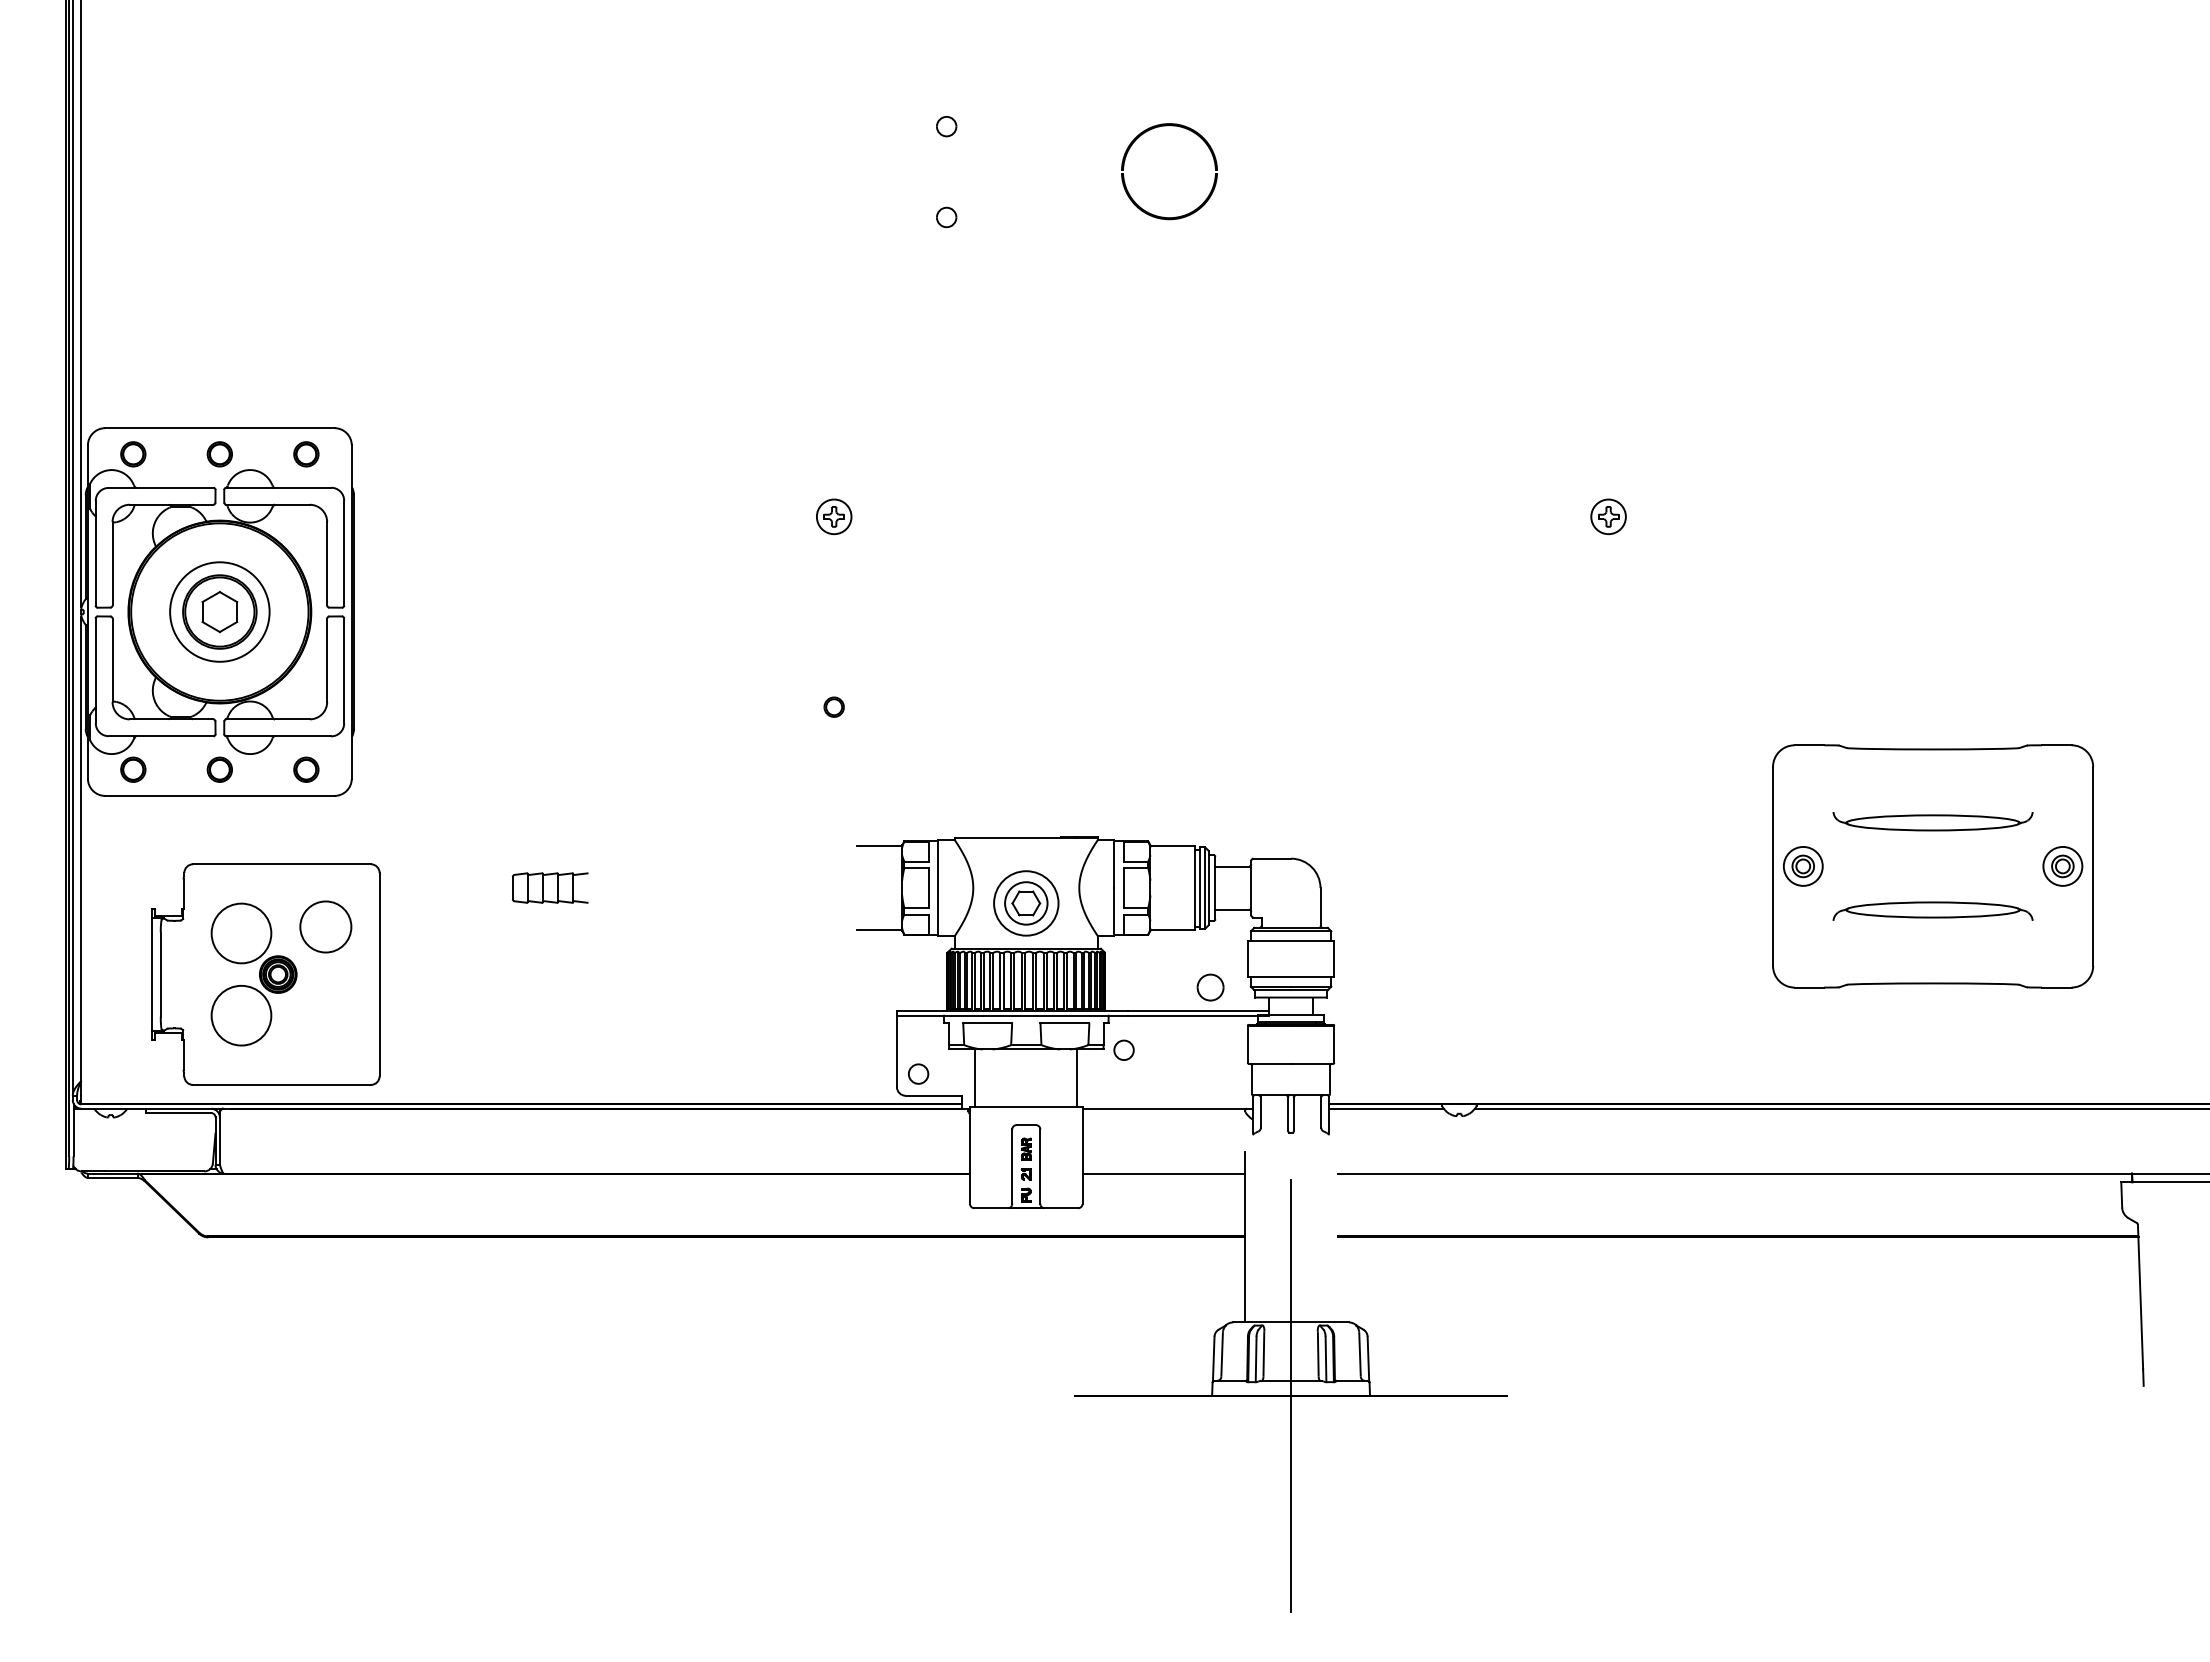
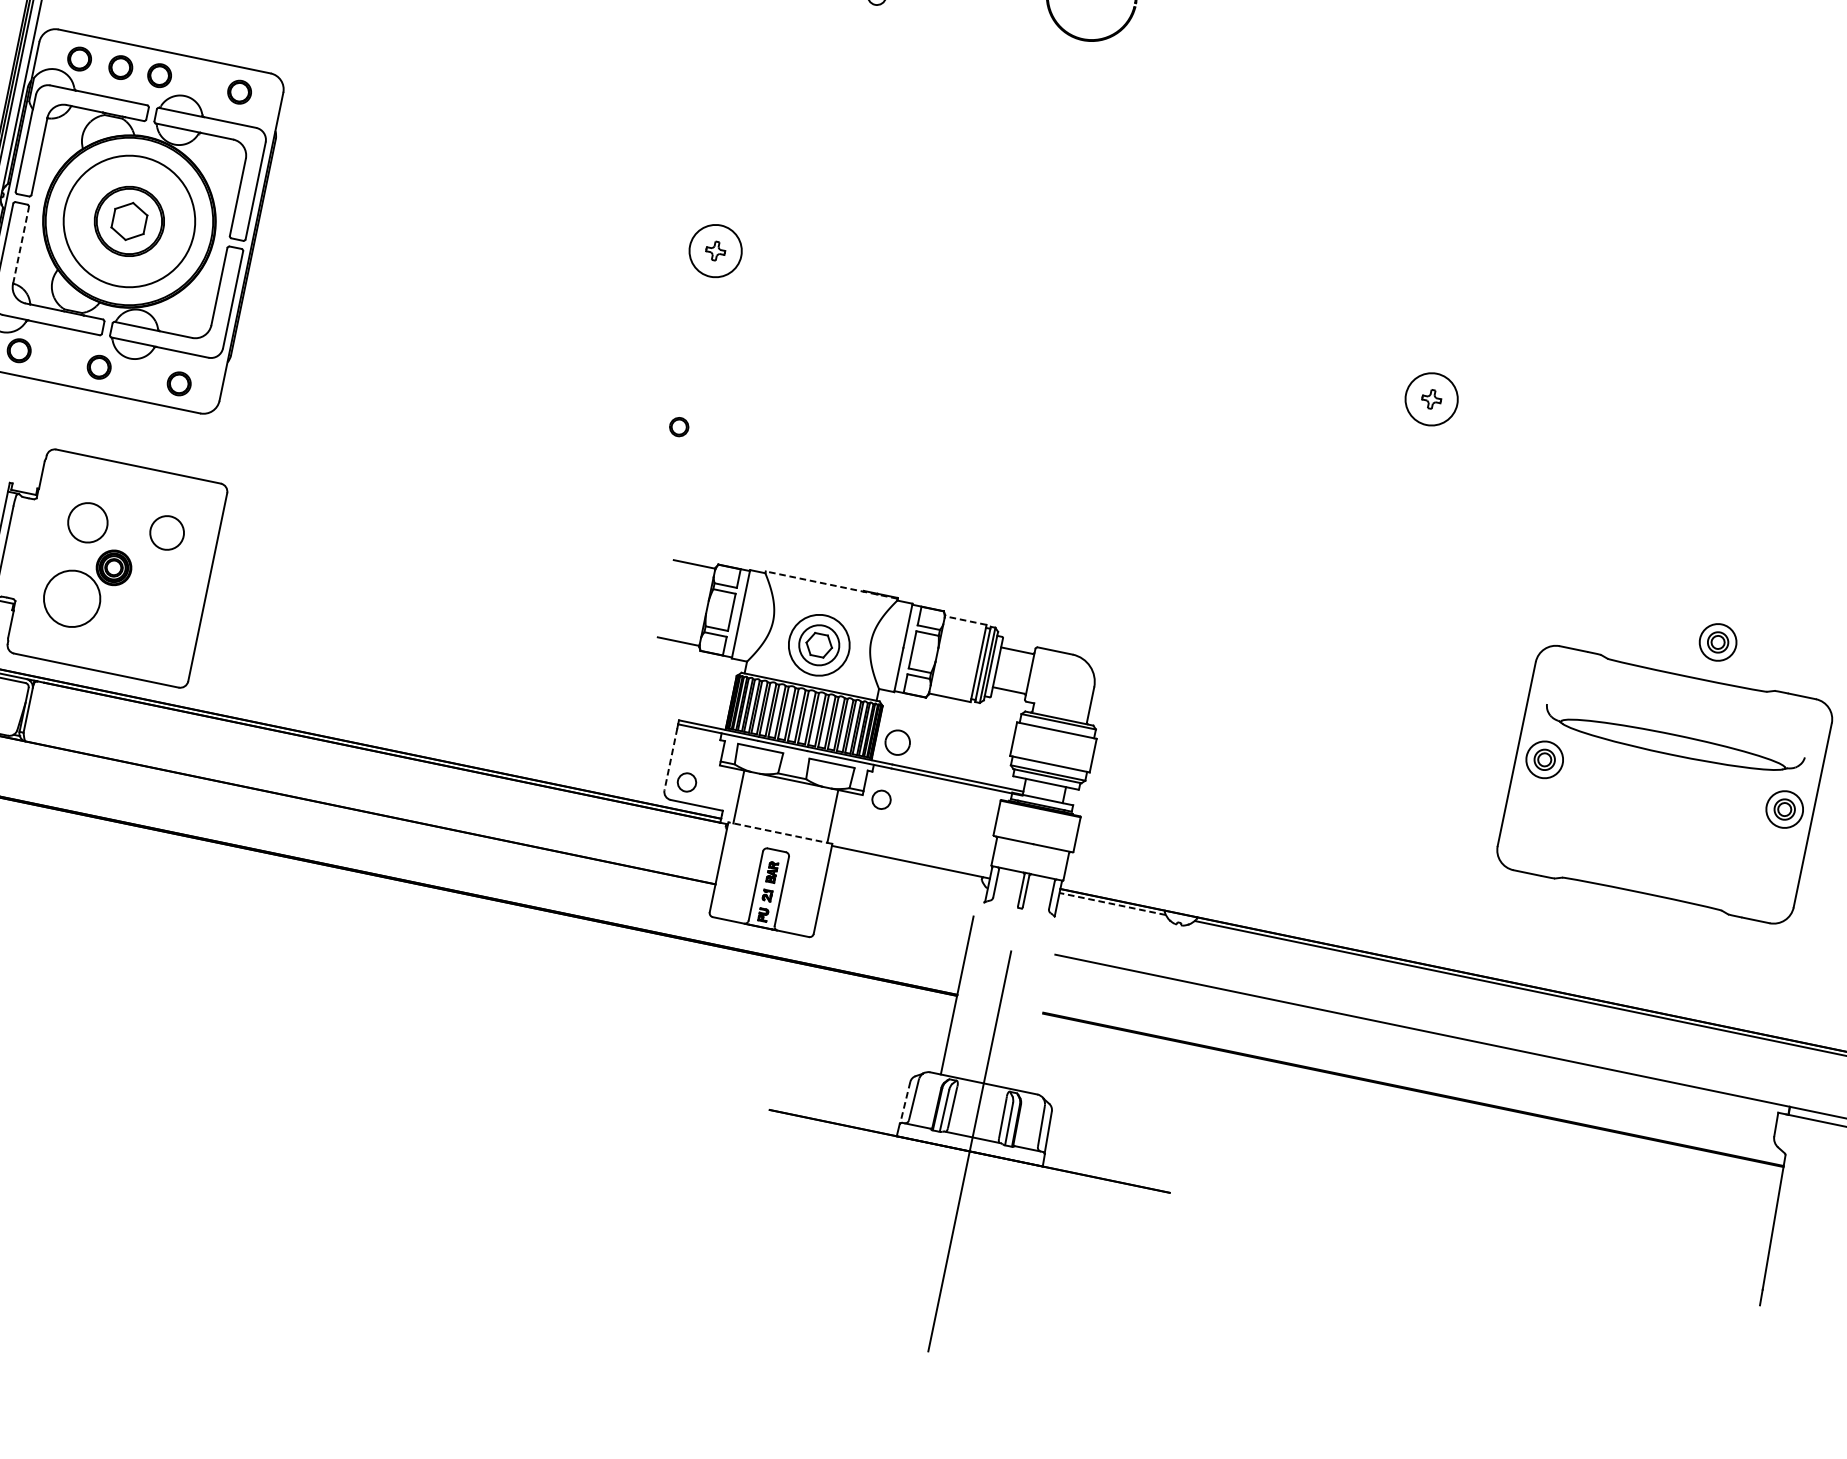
part: (177, 454) -> (120, 67), added
circle: (833, 516) -> (715, 250), size x1.6
circle: (1608, 516) -> (1431, 399), size x1.6
circle: (219, 611) -> (129, 220), size x1.4
line: (112, 659) -> (21, 244), solid -> dashed
part: (1957, 707) -> (1717, 642), added
part: (1932, 821) -> (1672, 743), size x1.4
line: (1025, 838) -> (830, 585), solid -> dashed
line: (1172, 846) -> (965, 620), solid -> dashed
part: (549, 887) -> (381, 539), removed
part: (1932, 910) -> (1655, 825), removed
circle: (325, 926) -> (166, 532), size x0.7
circle: (241, 933) -> (87, 522), size x0.7
part: (1210, 987) -> (897, 742), moved
line: (896, 1053) -> (670, 759), solid -> dashed
line: (1025, 1106) -> (779, 832), solid -> dashed
line: (1386, 1108) -> (1113, 903), solid -> dashed
line: (1163, 1173) -> (894, 921), removed
line: (1213, 1359) -> (905, 1102), solid -> dashed

